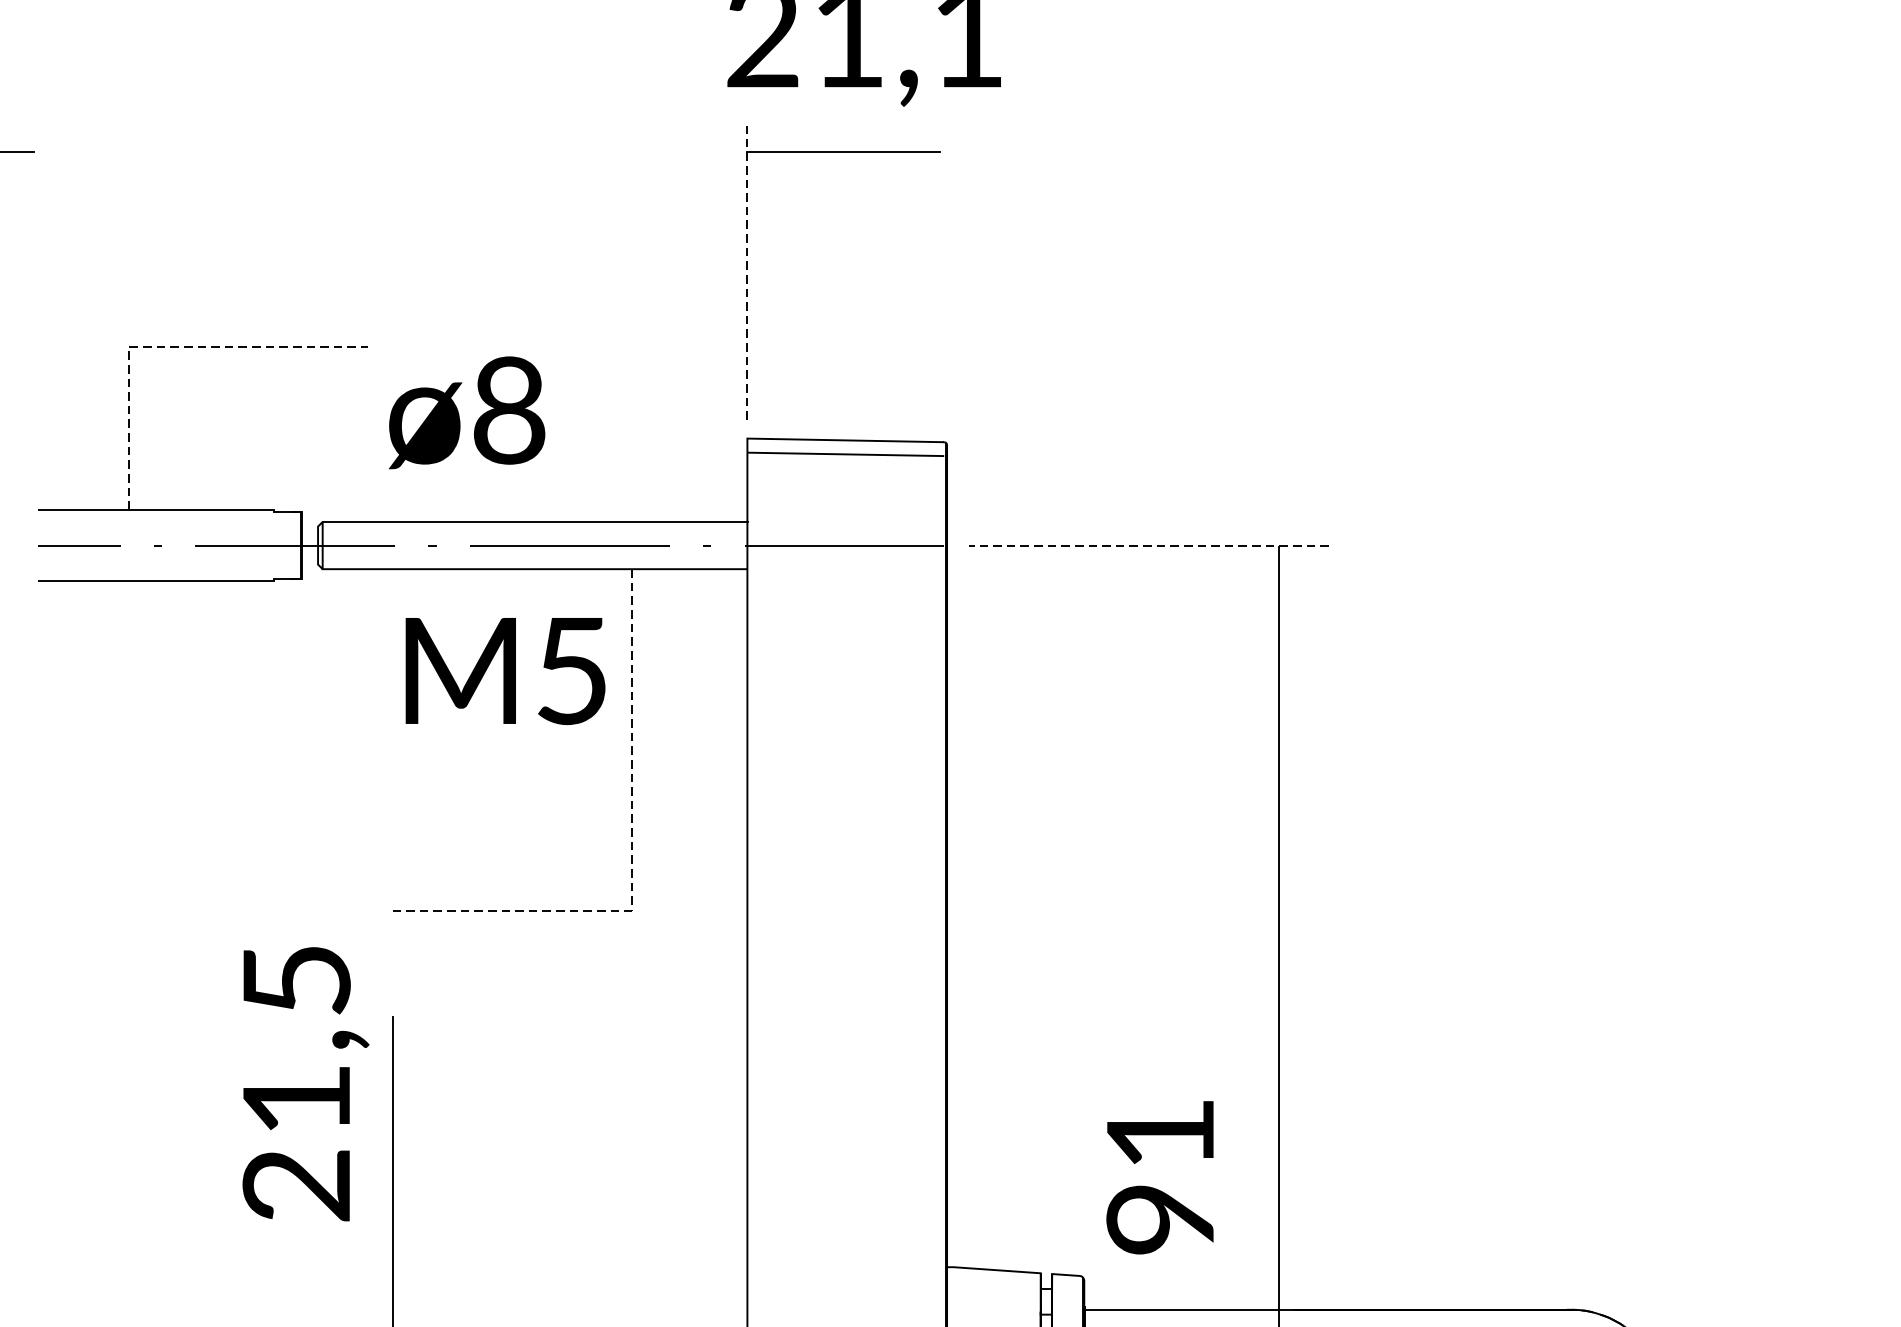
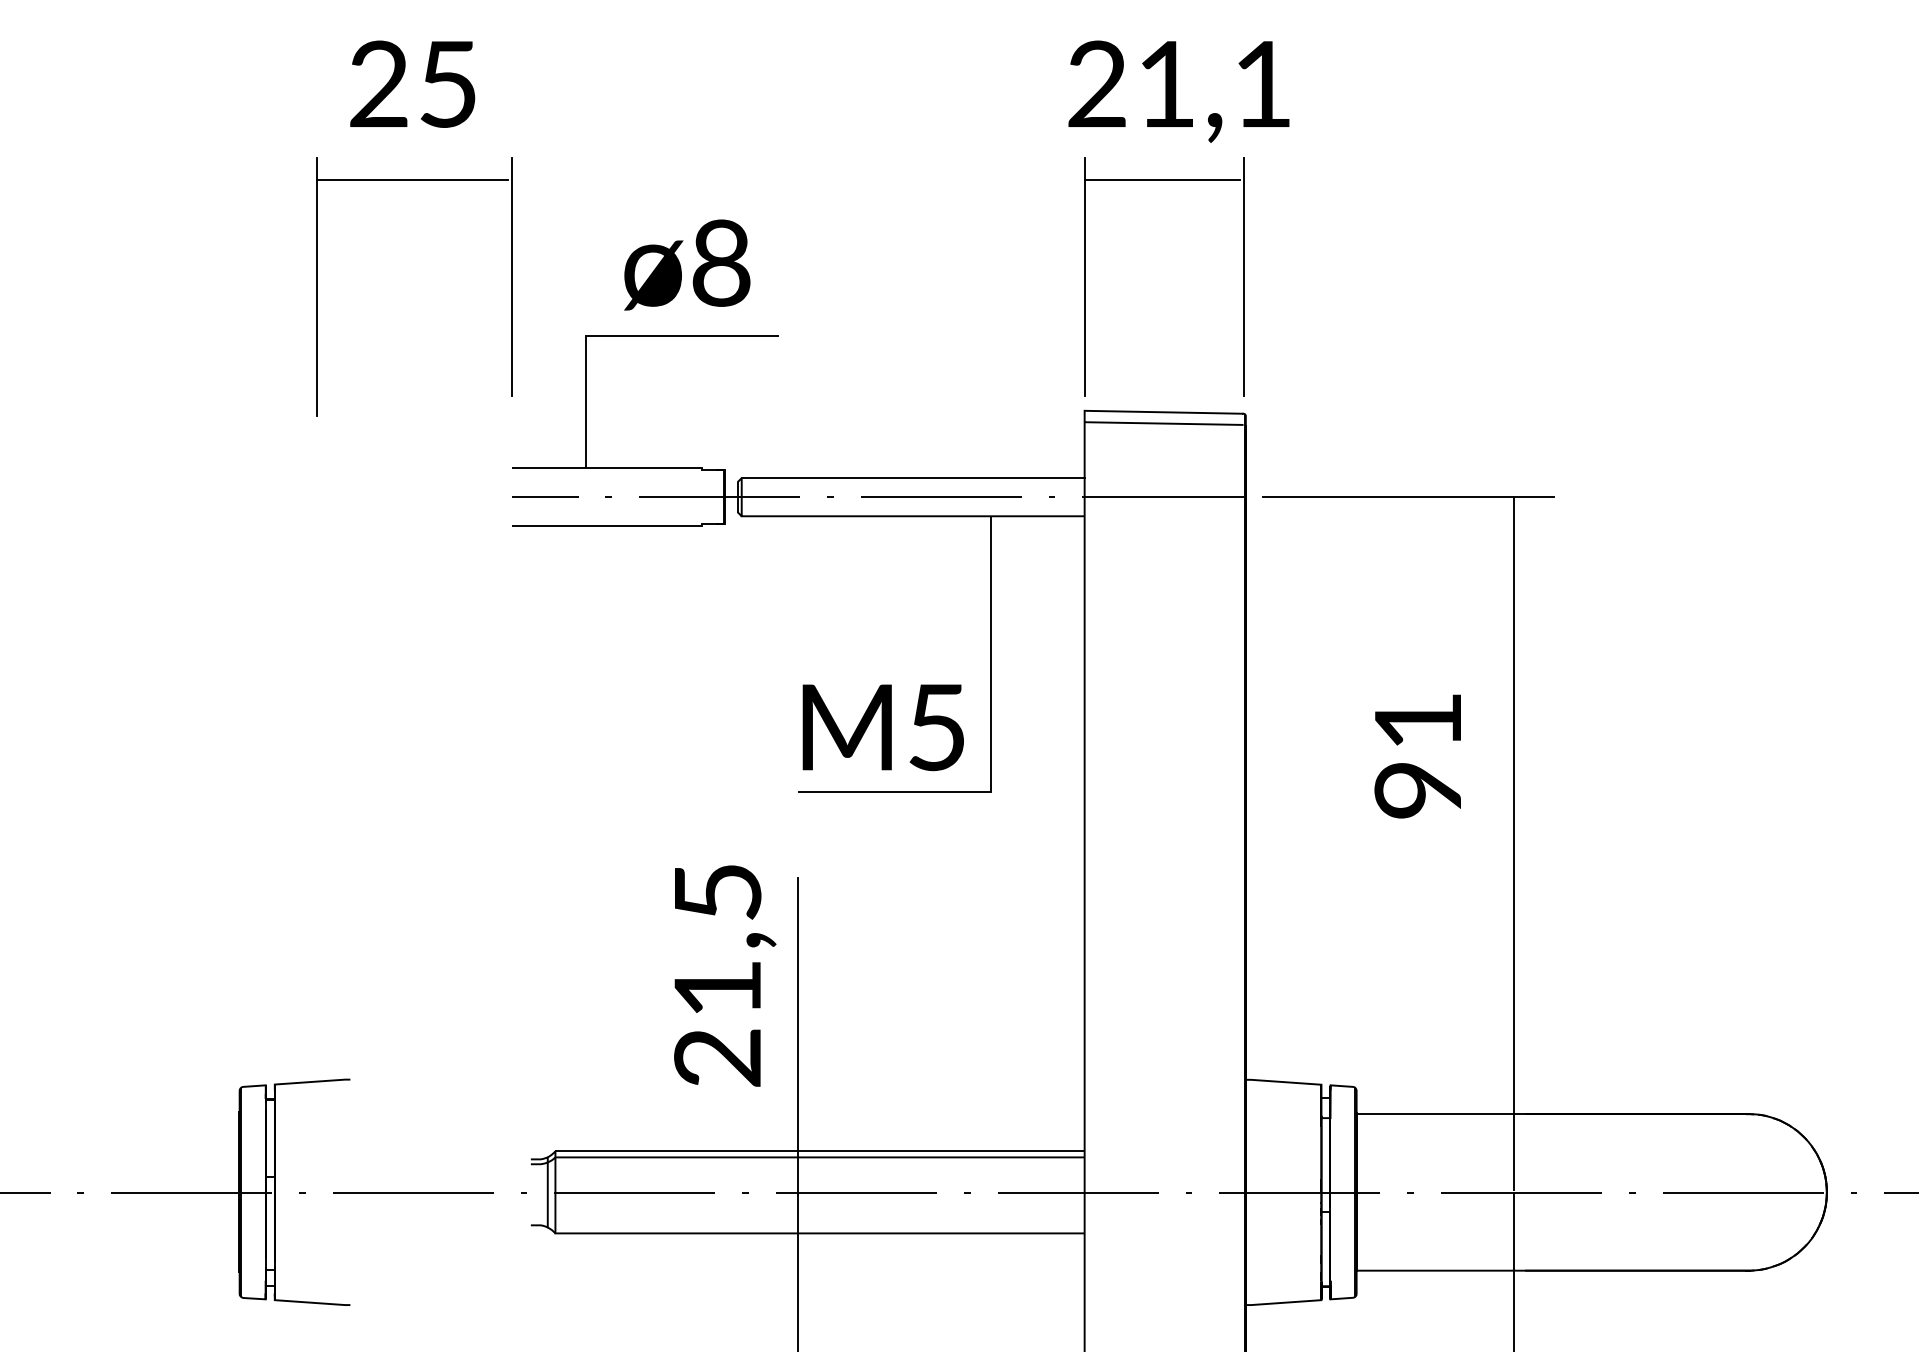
line: (37, 272) -> (511, 276), added
line: (944, 272) -> (1243, 276), added
line: (747, 273) -> (1084, 277), dashed -> solid
line: (167, 346) -> (616, 336), dashed -> solid
text: (467, 412) -> (687, 264), moved
line: (1148, 545) -> (1408, 497), dashed -> solid
text: (504, 671) -> (882, 727), moved
line: (632, 861) -> (991, 752), dashed -> solid
text: (306, 1083) -> (725, 975), moved
text: (1159, 1177) -> (1417, 756), moved

